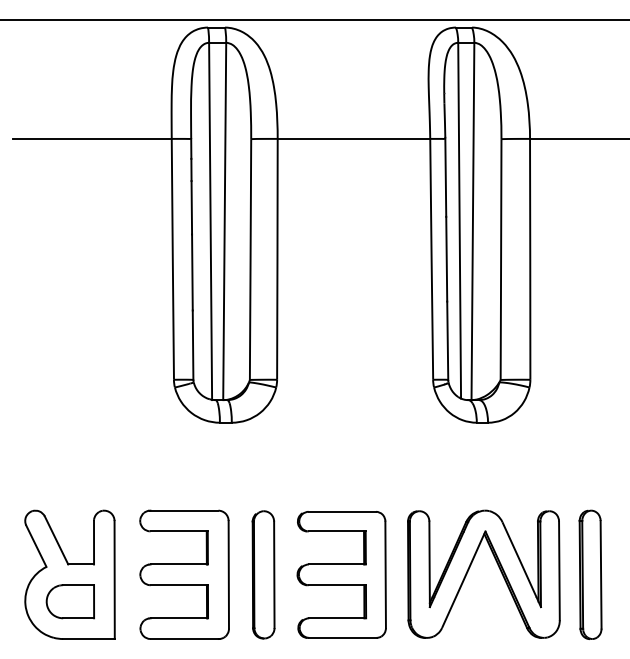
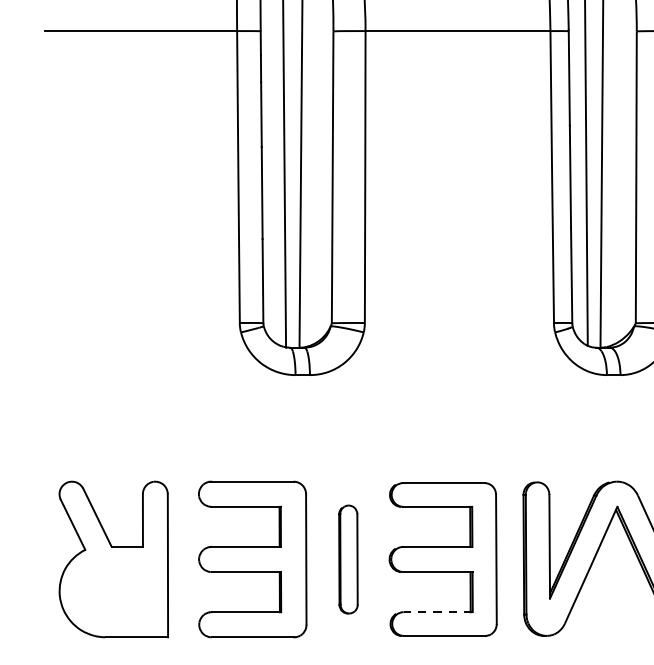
part: (263, 574) -> (348, 559), size x0.7
part: (69, 601) -> (113, 591), removed
line: (337, 618) -> (438, 612), solid -> dashed

